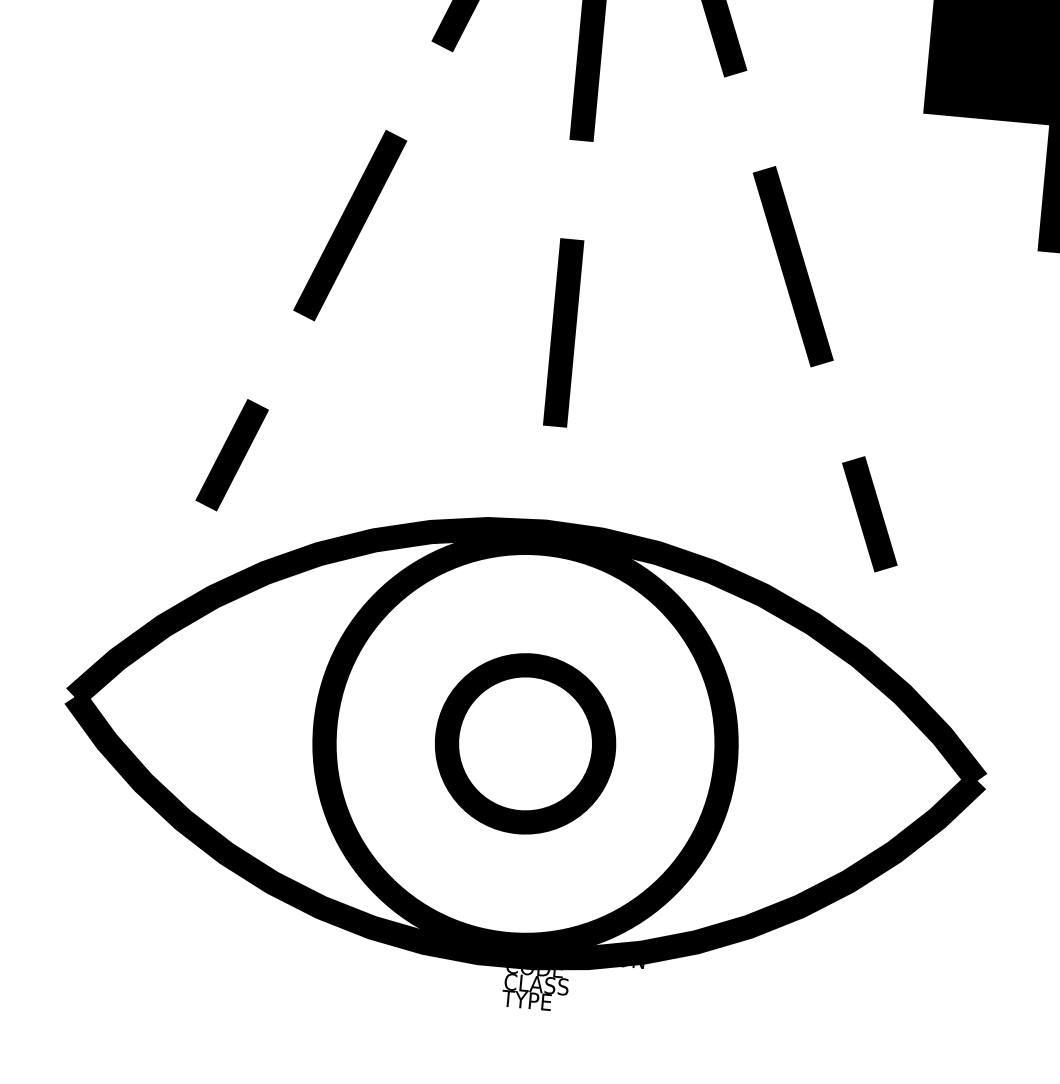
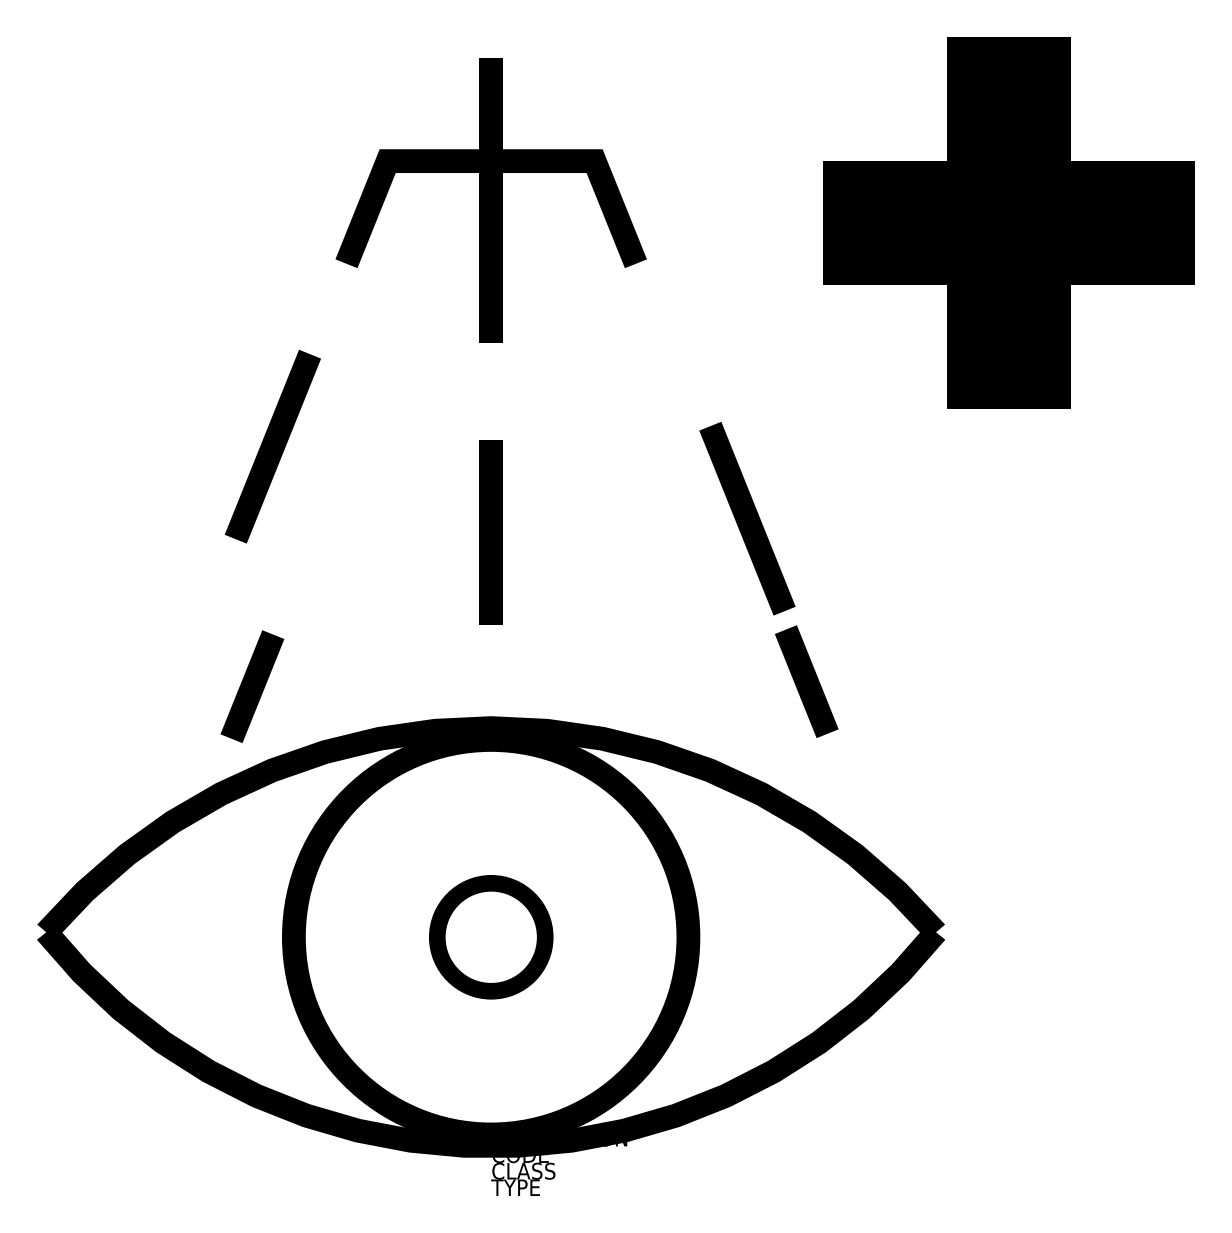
line: (793, 266) -> (747, 518), moved
line: (232, 454) -> (252, 686), moved
part: (525, 744) -> (491, 937), size x0.7

